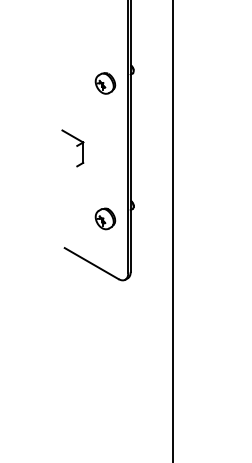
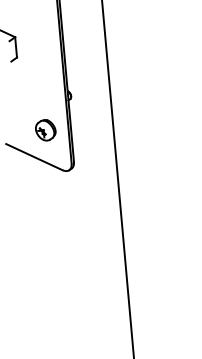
part: (105, 218) -> (45, 129), moved

